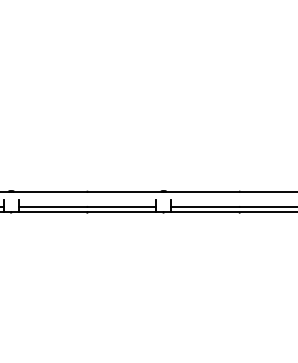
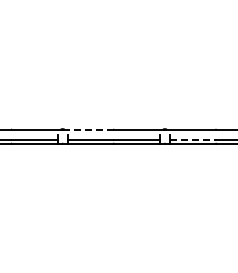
line: (49, 191) -> (88, 129), solid -> dashed
line: (204, 206) -> (192, 139), solid -> dashed

